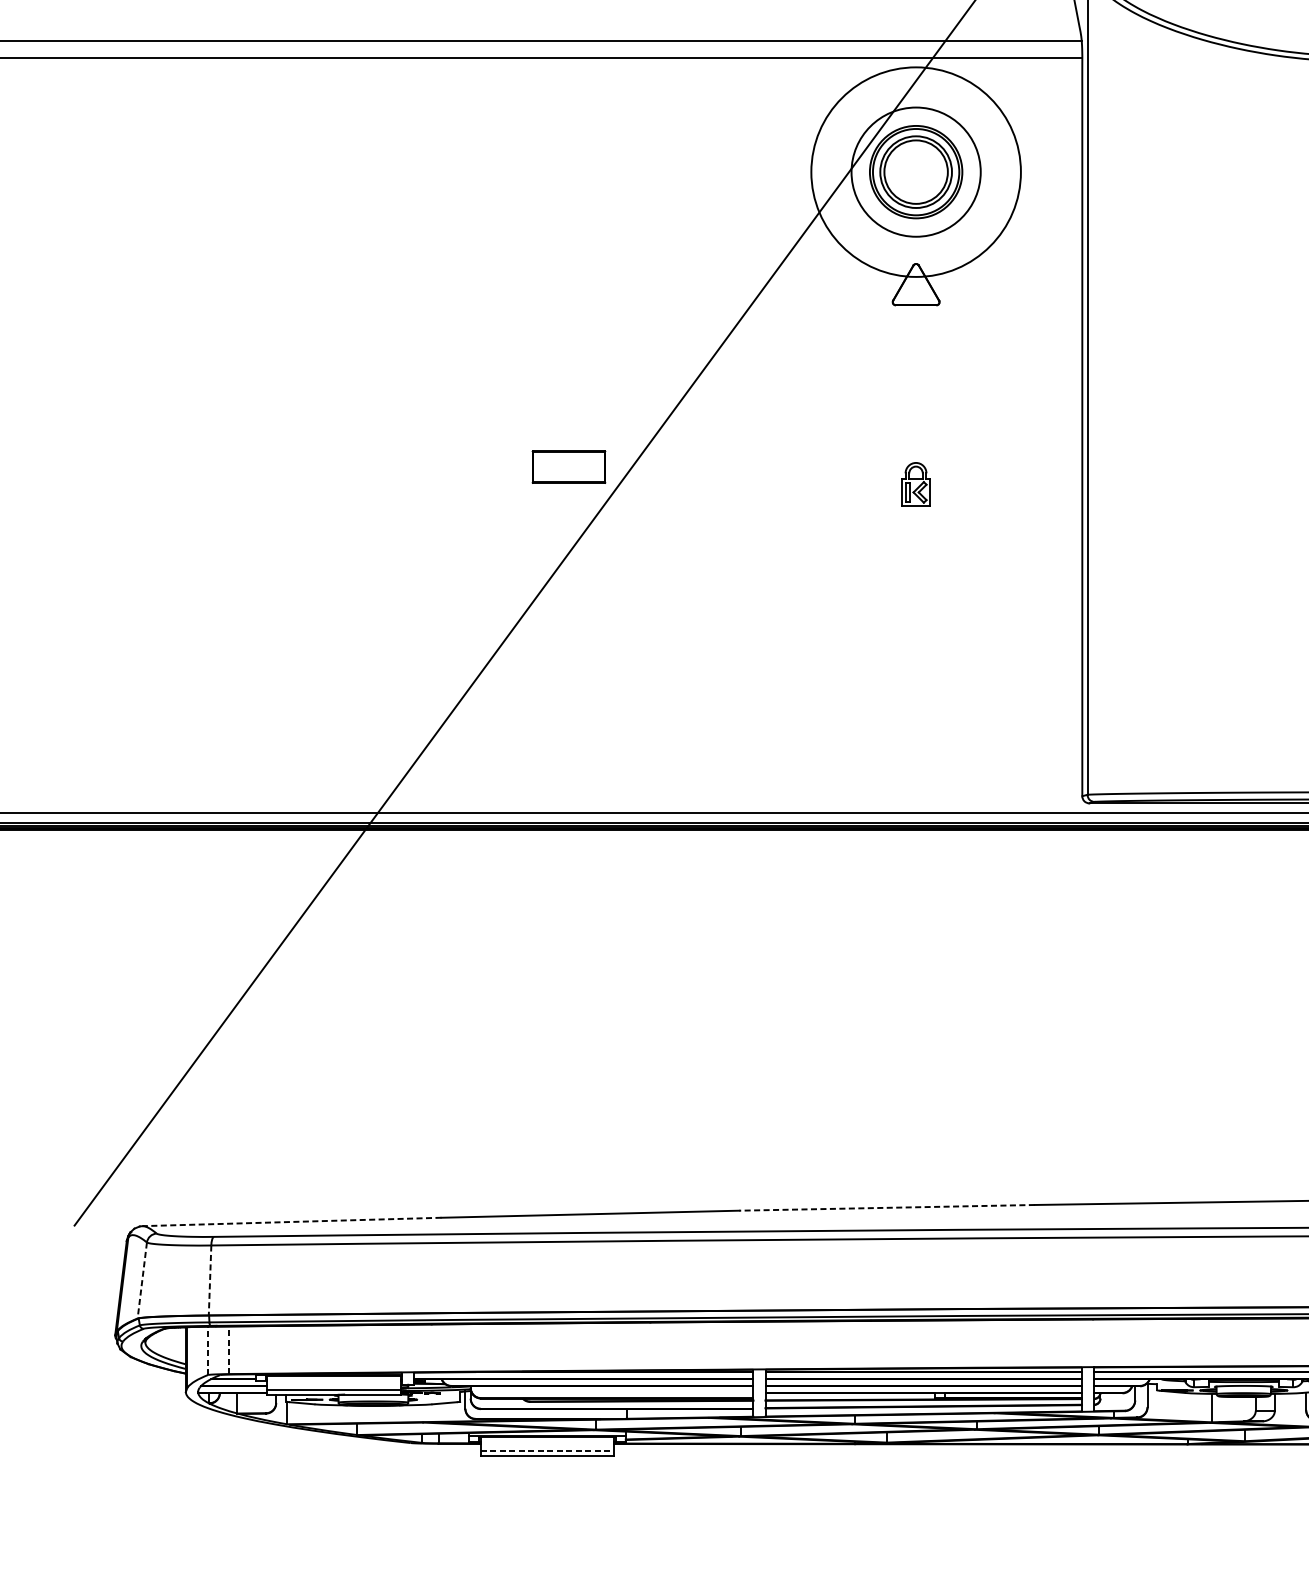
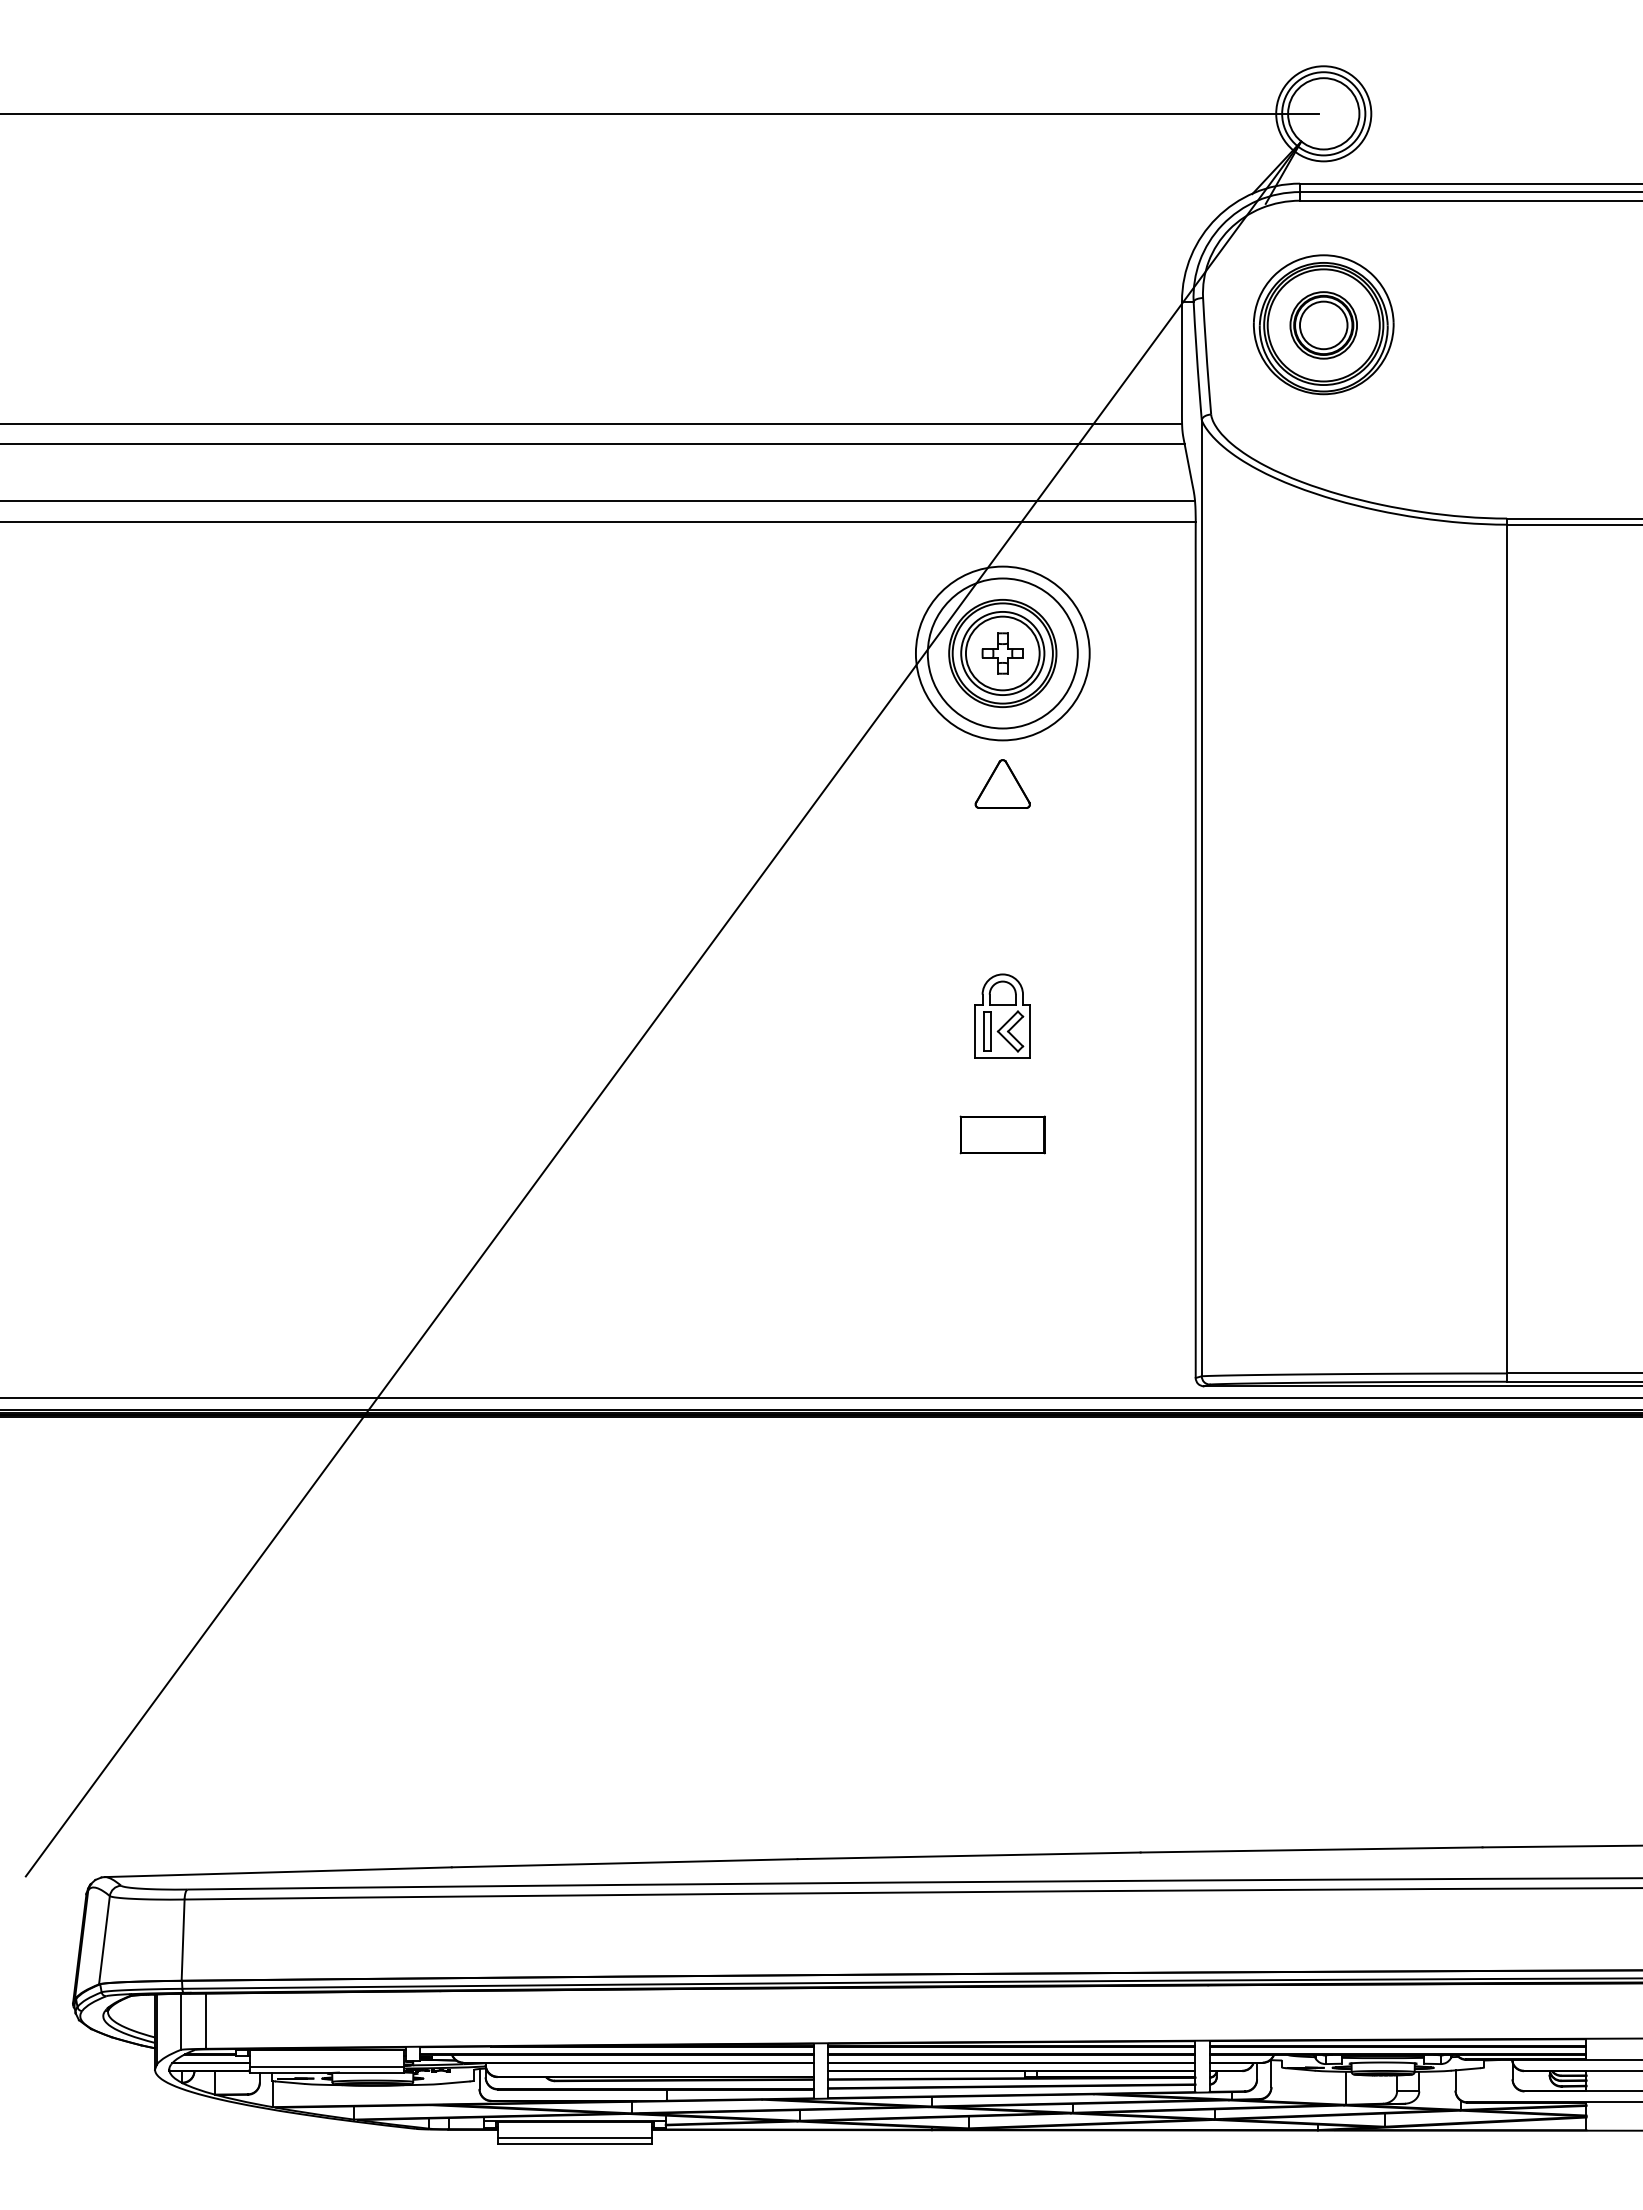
circle: (915, 172) -> (1002, 653), size x0.71
part: (915, 172) -> (1002, 653), added
part: (568, 466) -> (1002, 1134), moved
part: (915, 483) -> (1002, 1015), size x1.67
line: (887, 1207) -> (969, 1855), dashed -> solid
line: (292, 1222) -> (278, 1872), dashed -> solid
line: (142, 1280) -> (104, 1940), dashed -> solid
line: (210, 1280) -> (183, 1940), dashed -> solid
line: (207, 1350) -> (180, 2021), dashed -> solid
line: (229, 1350) -> (205, 2021), dashed -> solid
line: (548, 1451) -> (575, 2138), dashed -> solid

